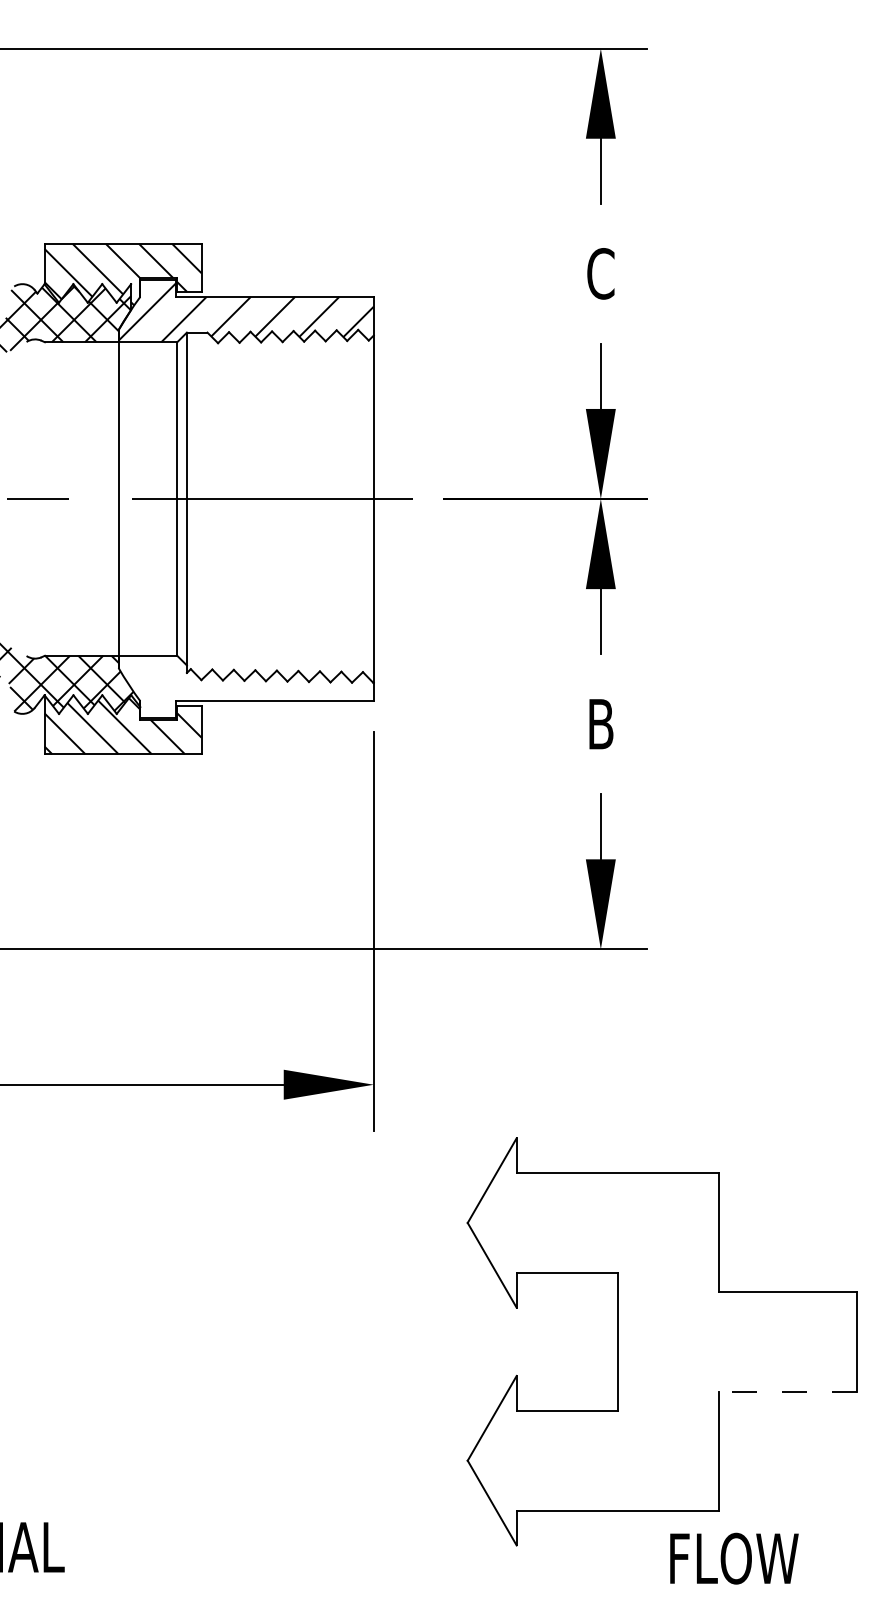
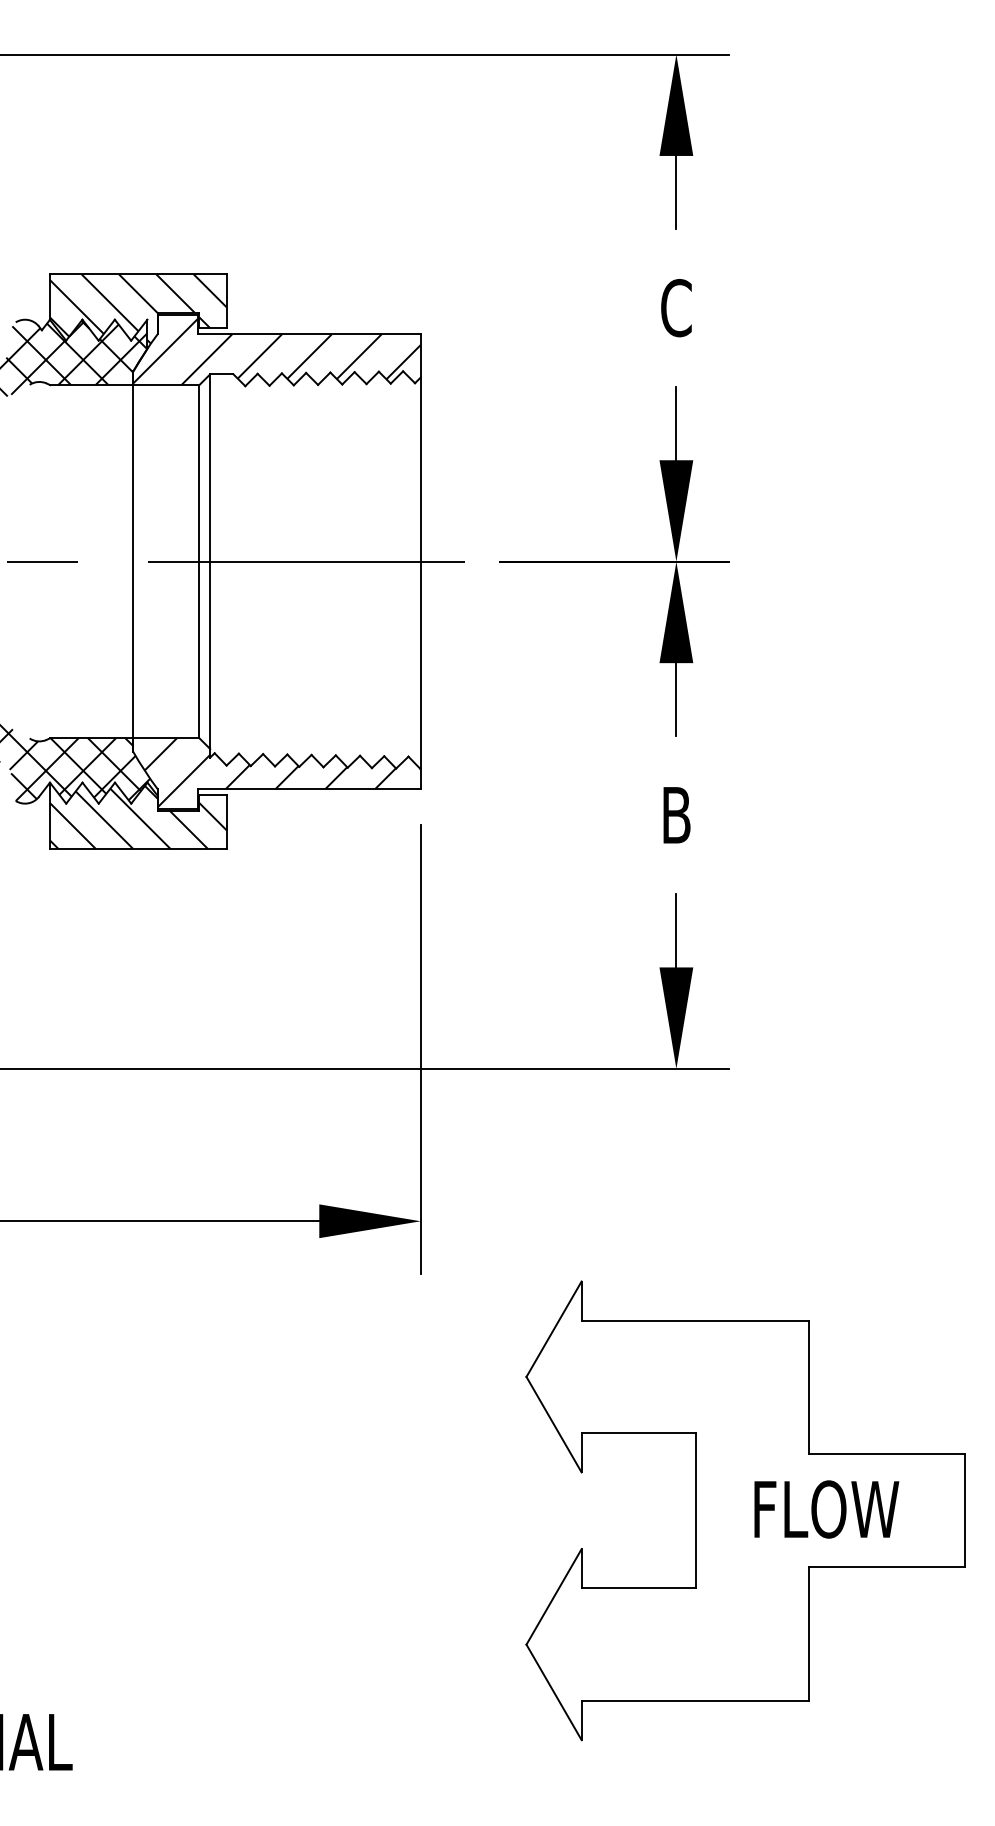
hatch: (239, 686) -> (269, 772), added
line: (787, 1391) -> (886, 1566), dashed -> solid
text: (734, 1558) -> (826, 1509), moved

